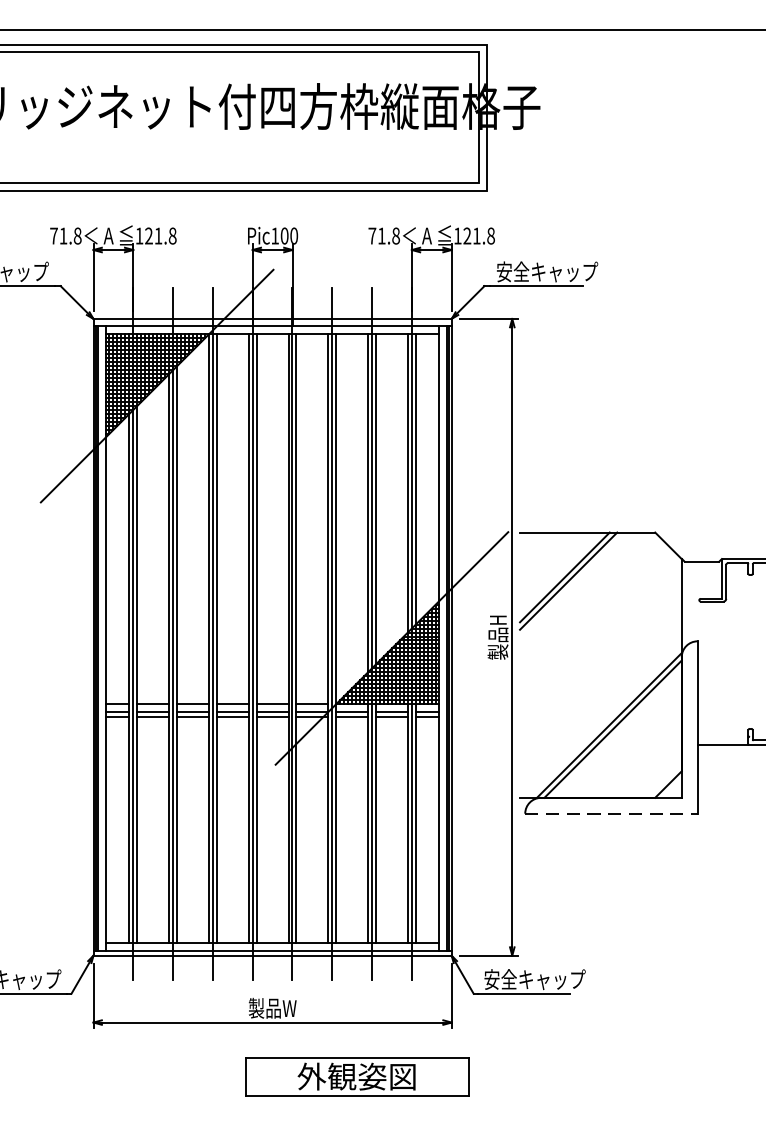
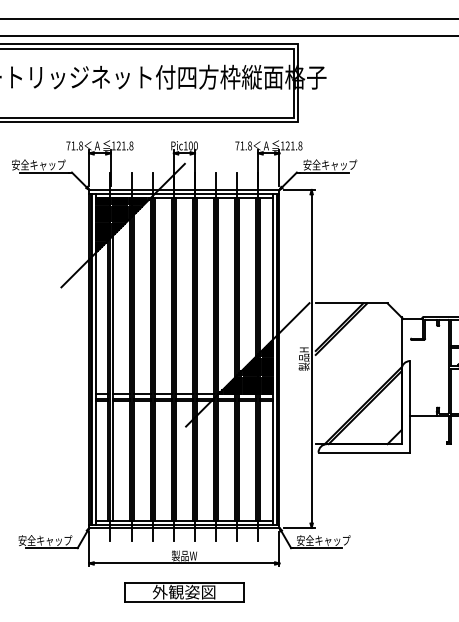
line: (611, 813) -> (364, 452), dashed -> solid
part: (357, 1077) -> (184, 592), moved

